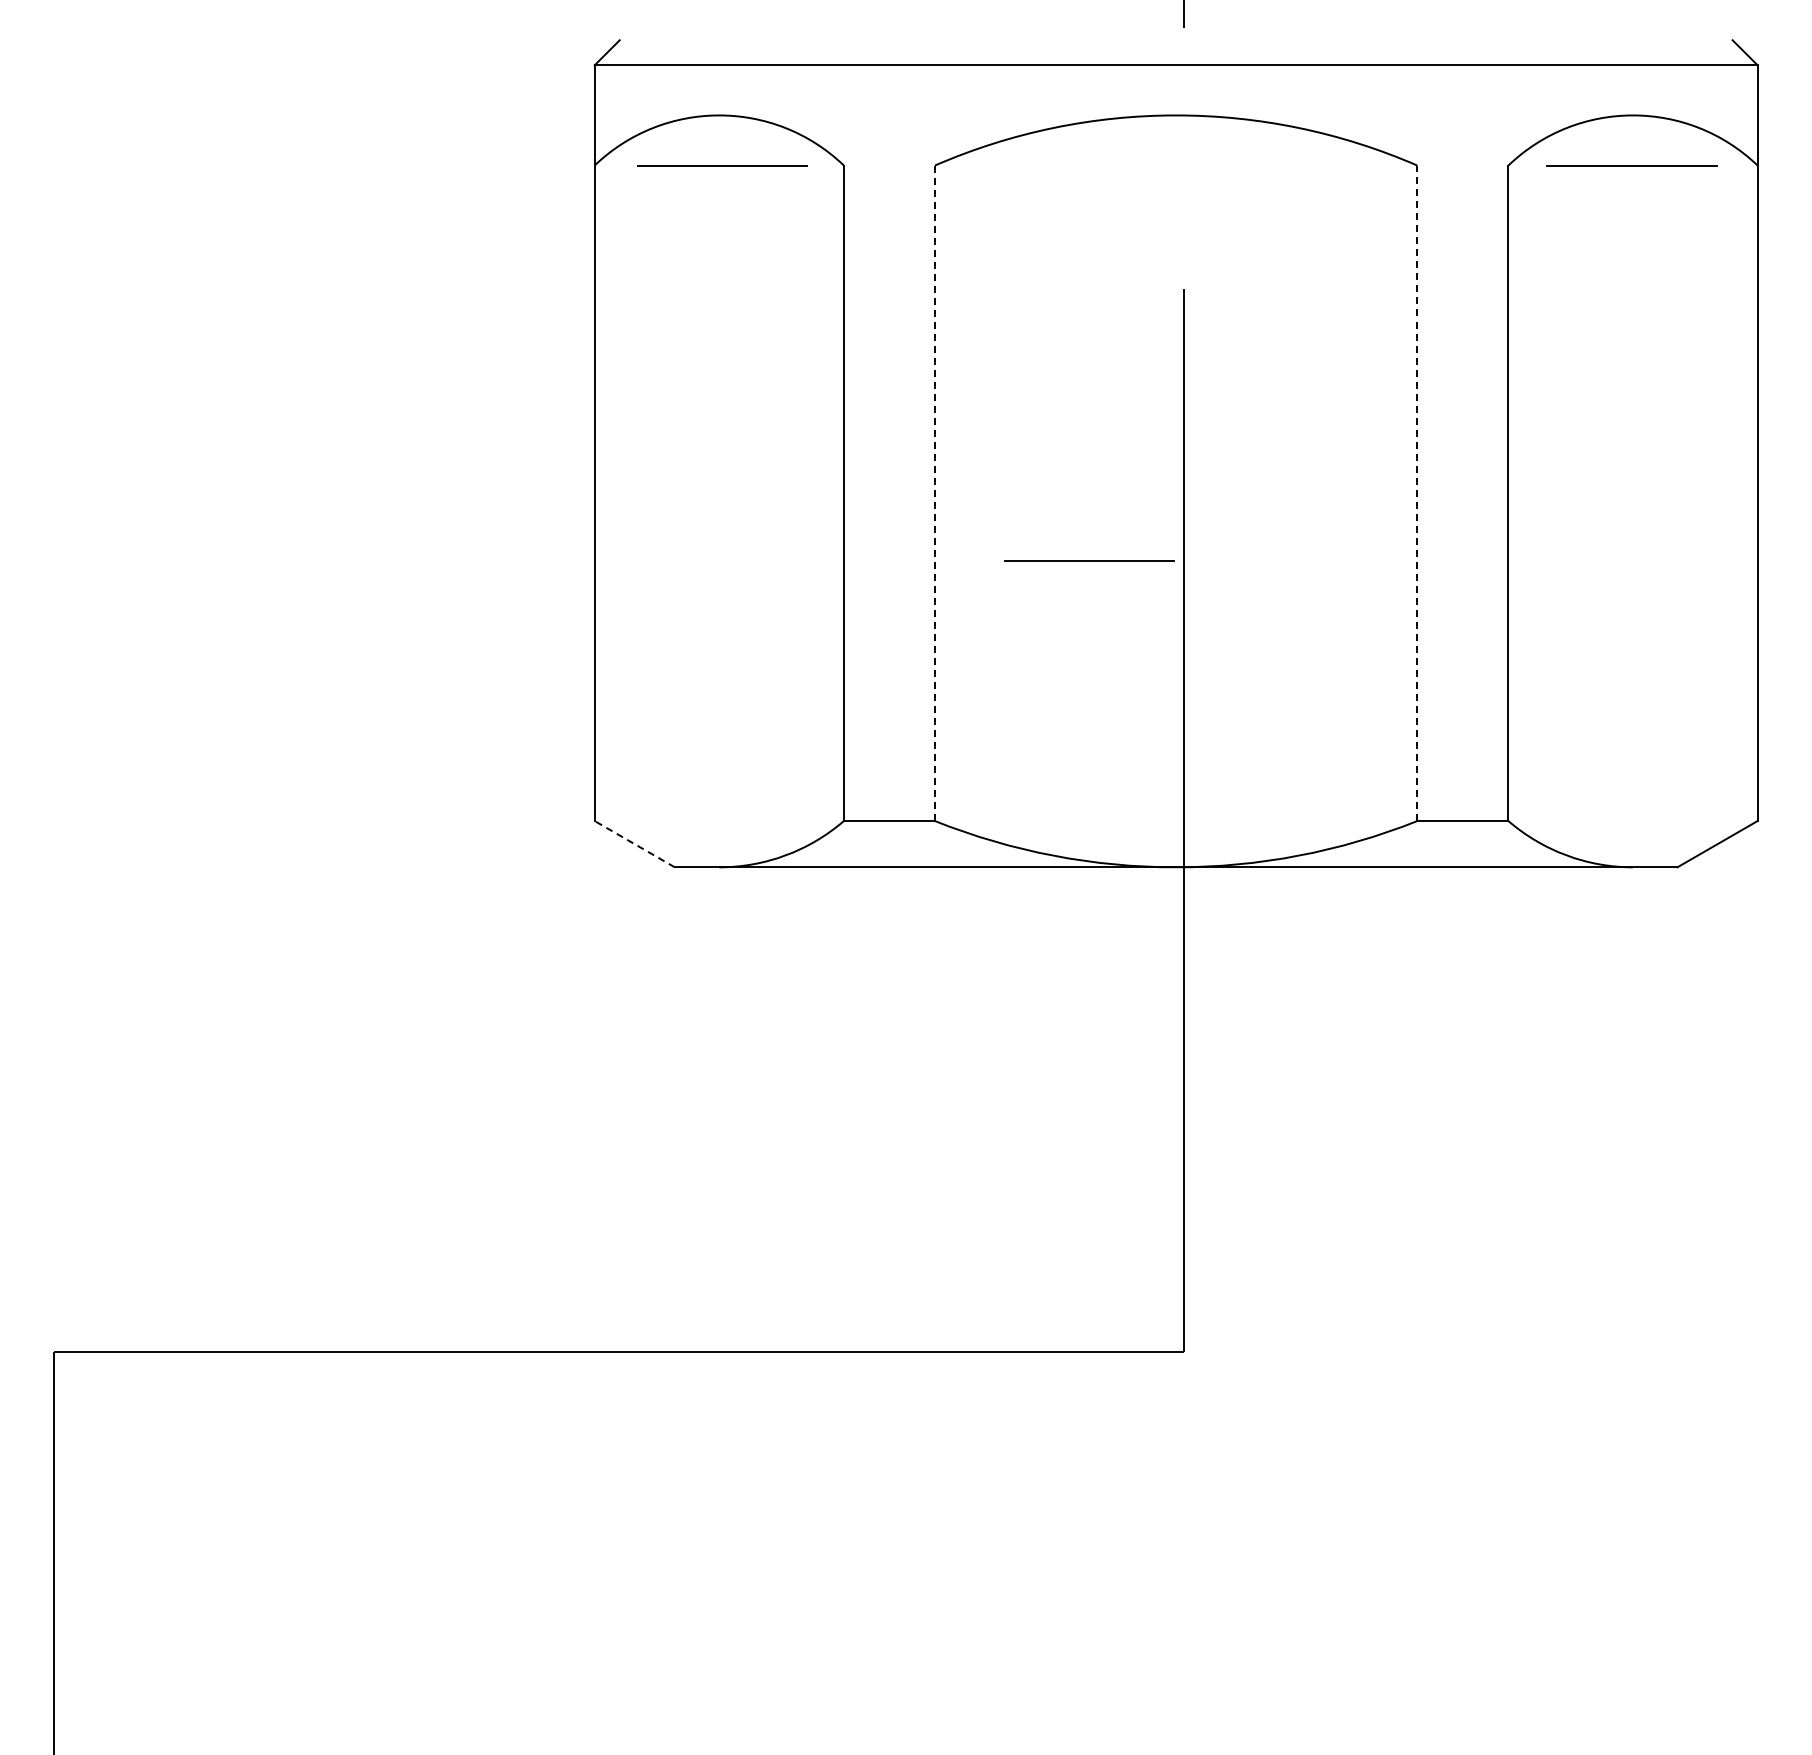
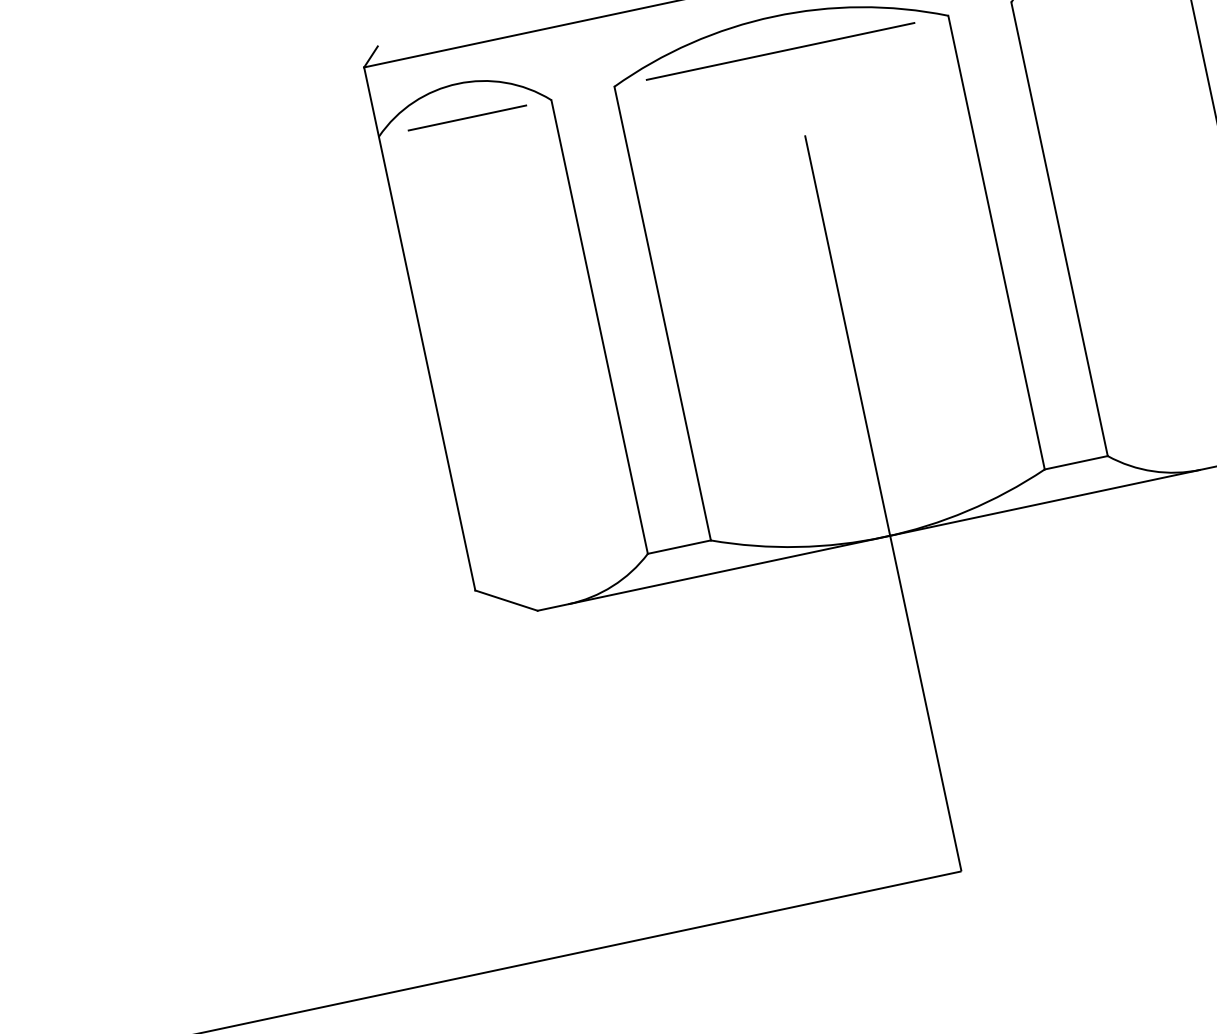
line: (1174, 165) -> (780, 51), added
line: (934, 493) -> (662, 313), dashed -> solid
line: (1417, 493) -> (996, 242), dashed -> solid
line: (1089, 560) -> (779, 337), removed
line: (634, 843) -> (506, 600), dashed -> solid

